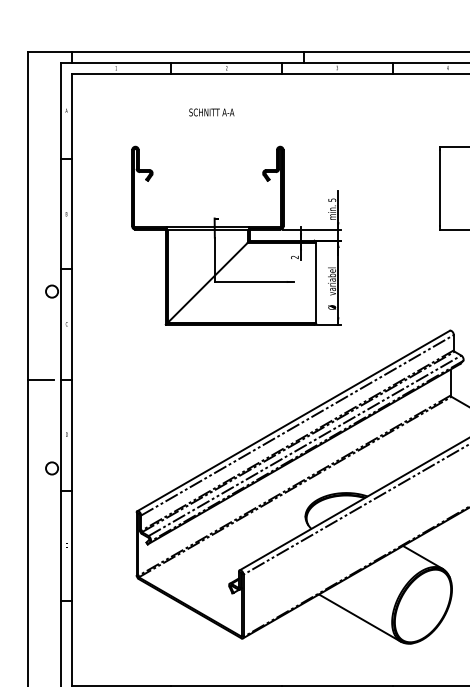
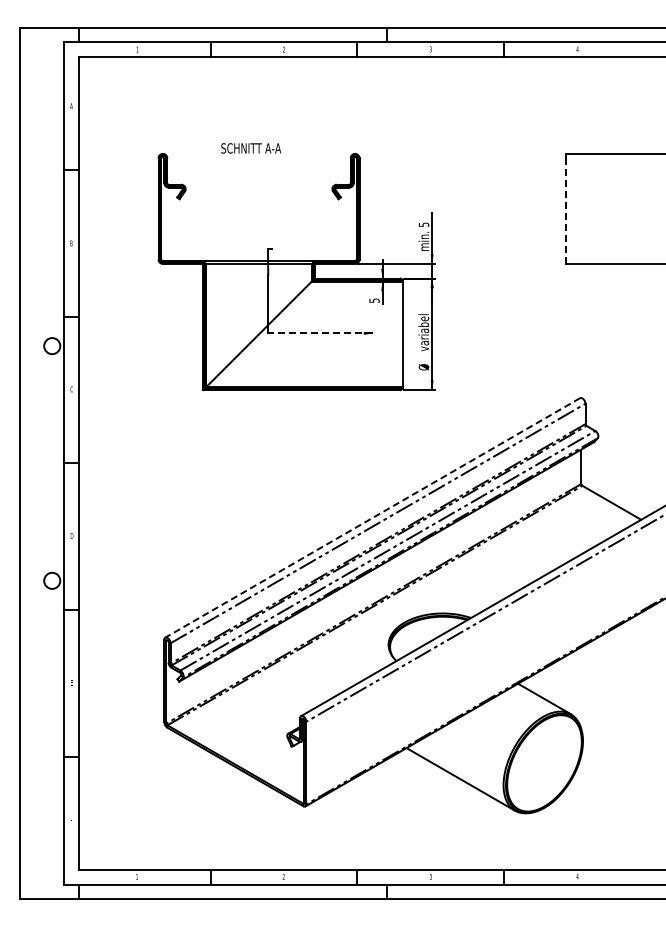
text: (212, 112) -> (251, 148), moved
line: (439, 187) -> (566, 208), solid -> dashed
text: (294, 257) -> (374, 300), 2 -> 5
line: (254, 282) -> (320, 333), solid -> dashed
line: (40, 380) -> (37, 463), removed
line: (293, 420) -> (372, 517), solid -> dashed

